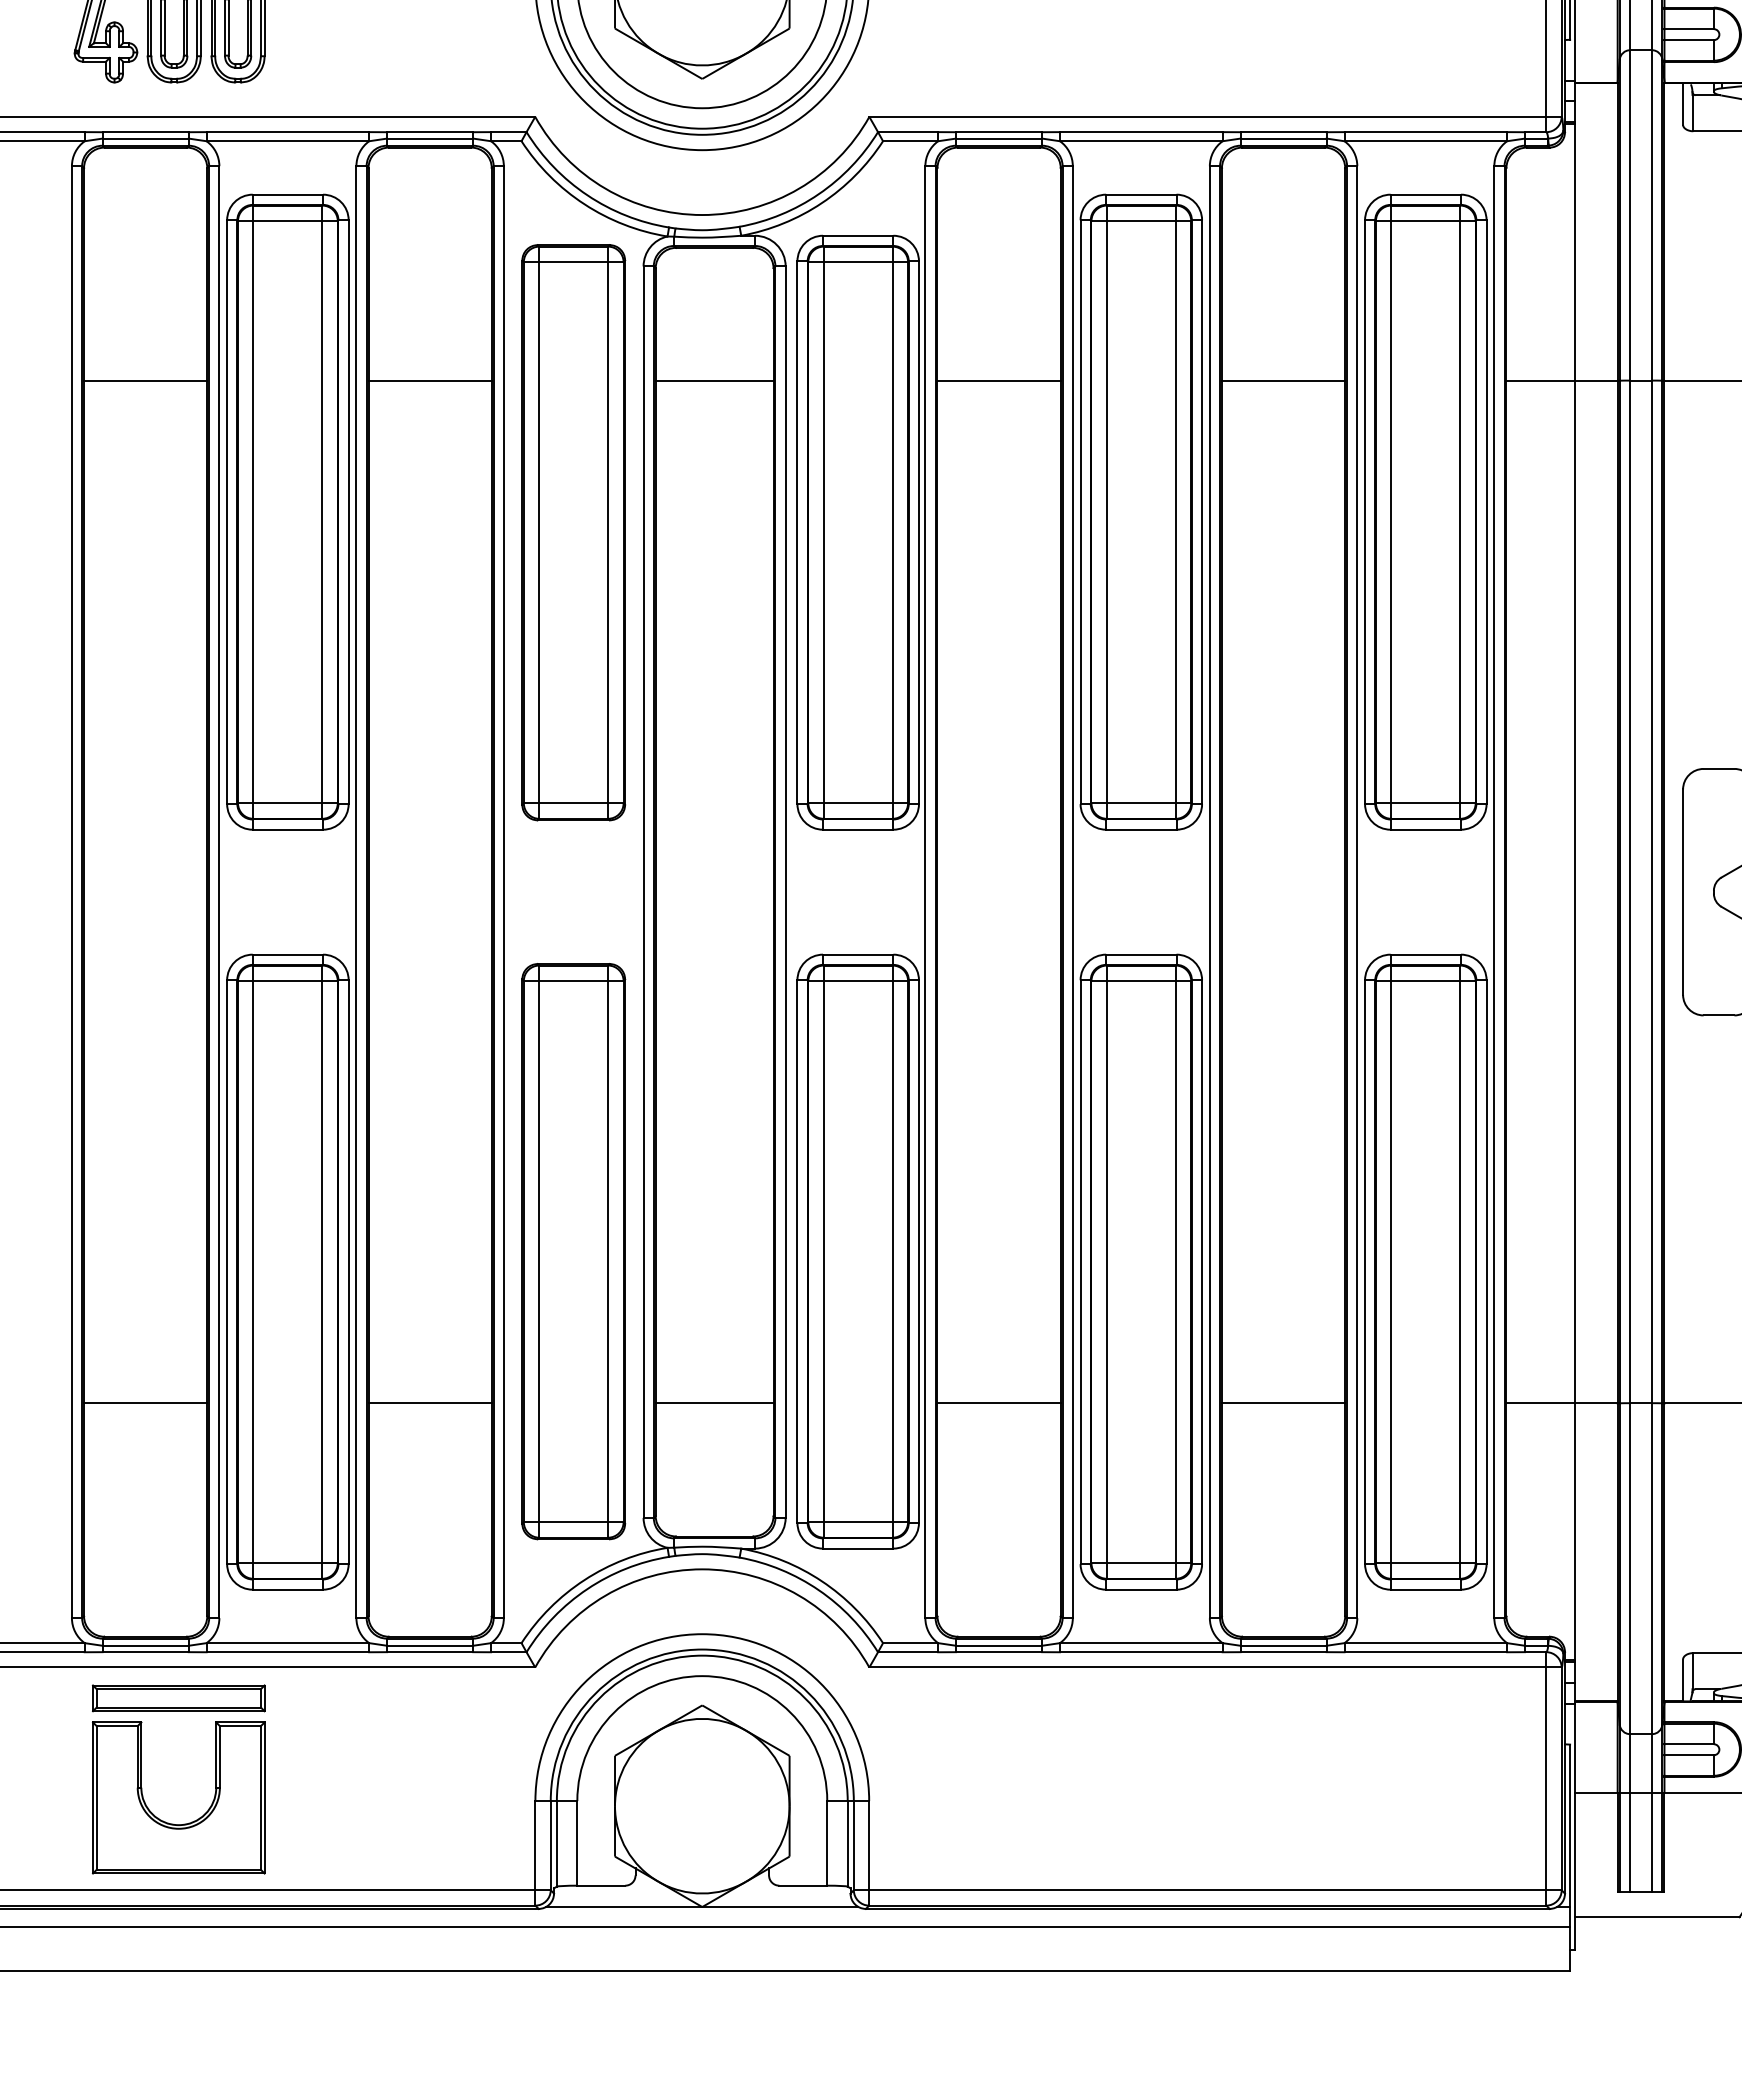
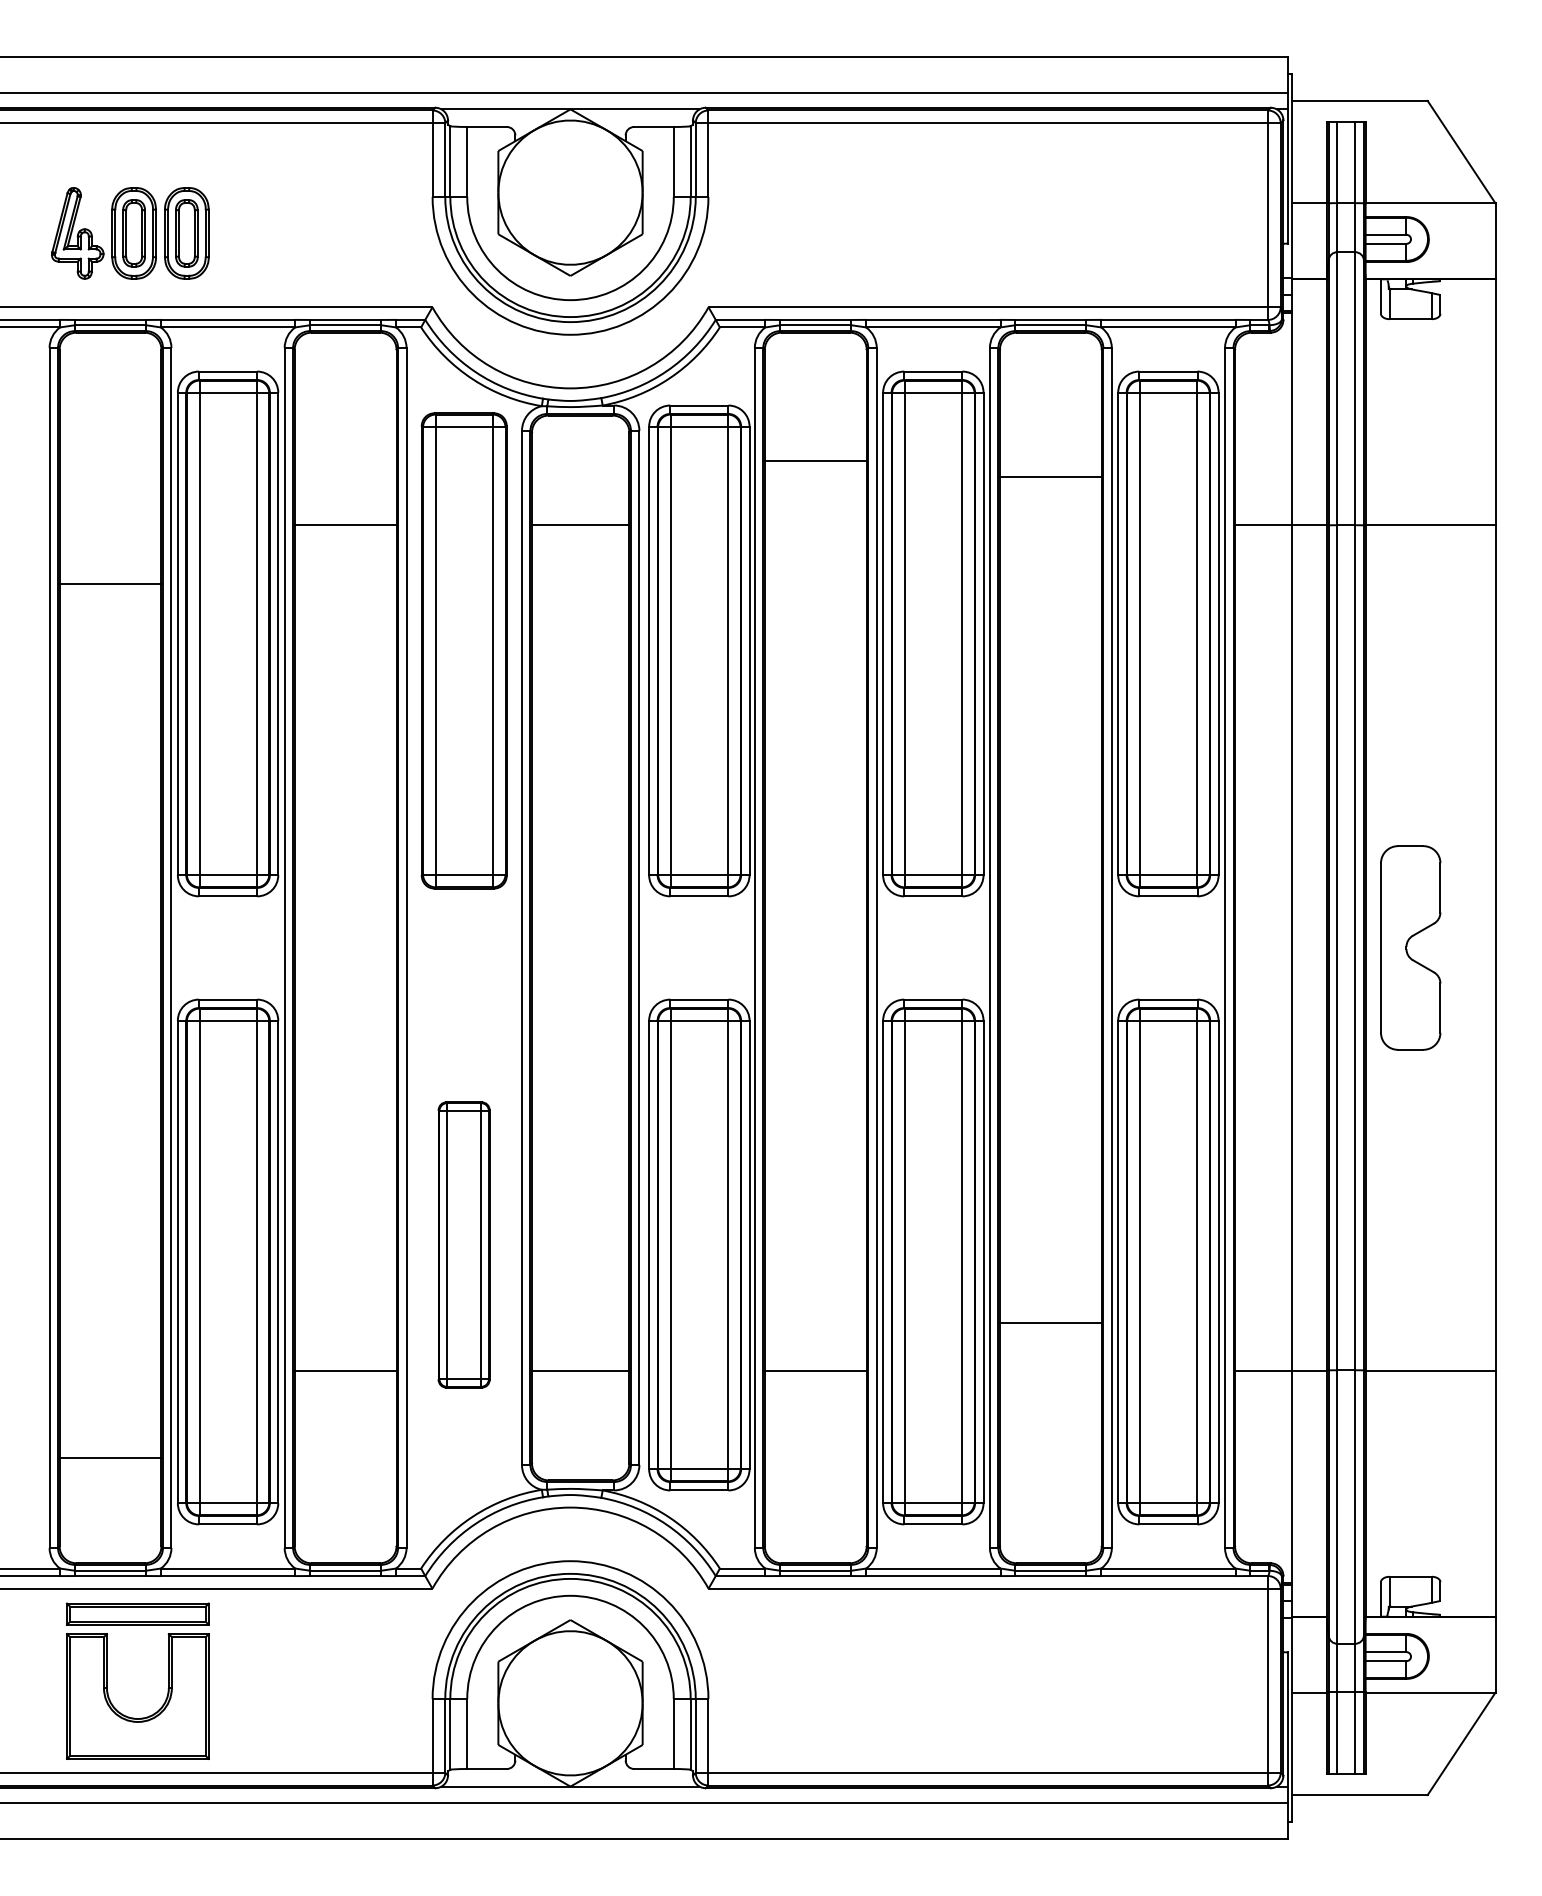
line: (145, 380) -> (110, 584), moved
line: (998, 380) -> (815, 461), moved
line: (1283, 380) -> (1050, 477), moved
part: (572, 1250) -> (463, 1244), size x0.6
line: (145, 1403) -> (110, 1457), moved
line: (1283, 1403) -> (1050, 1322), moved

